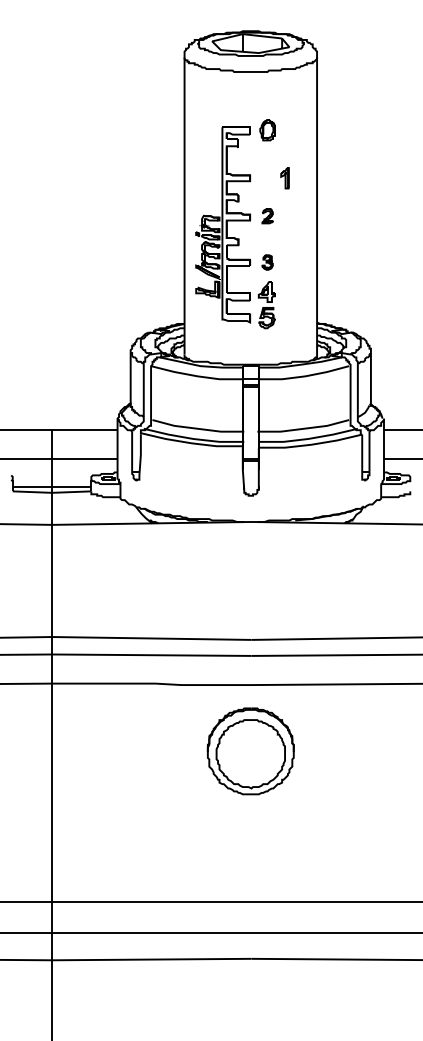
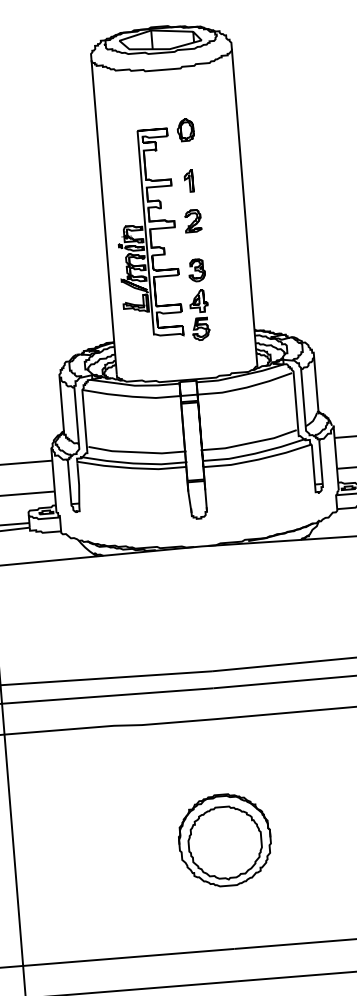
part: (284, 178) -> (188, 181), moved
part: (267, 216) -> (192, 221), size x1.43
part: (267, 262) -> (196, 270), size x1.43
part: (250, 751) -> (224, 840), moved

